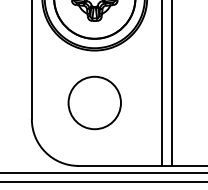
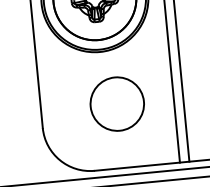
circle: (94, 102) -> (116, 103), moved

